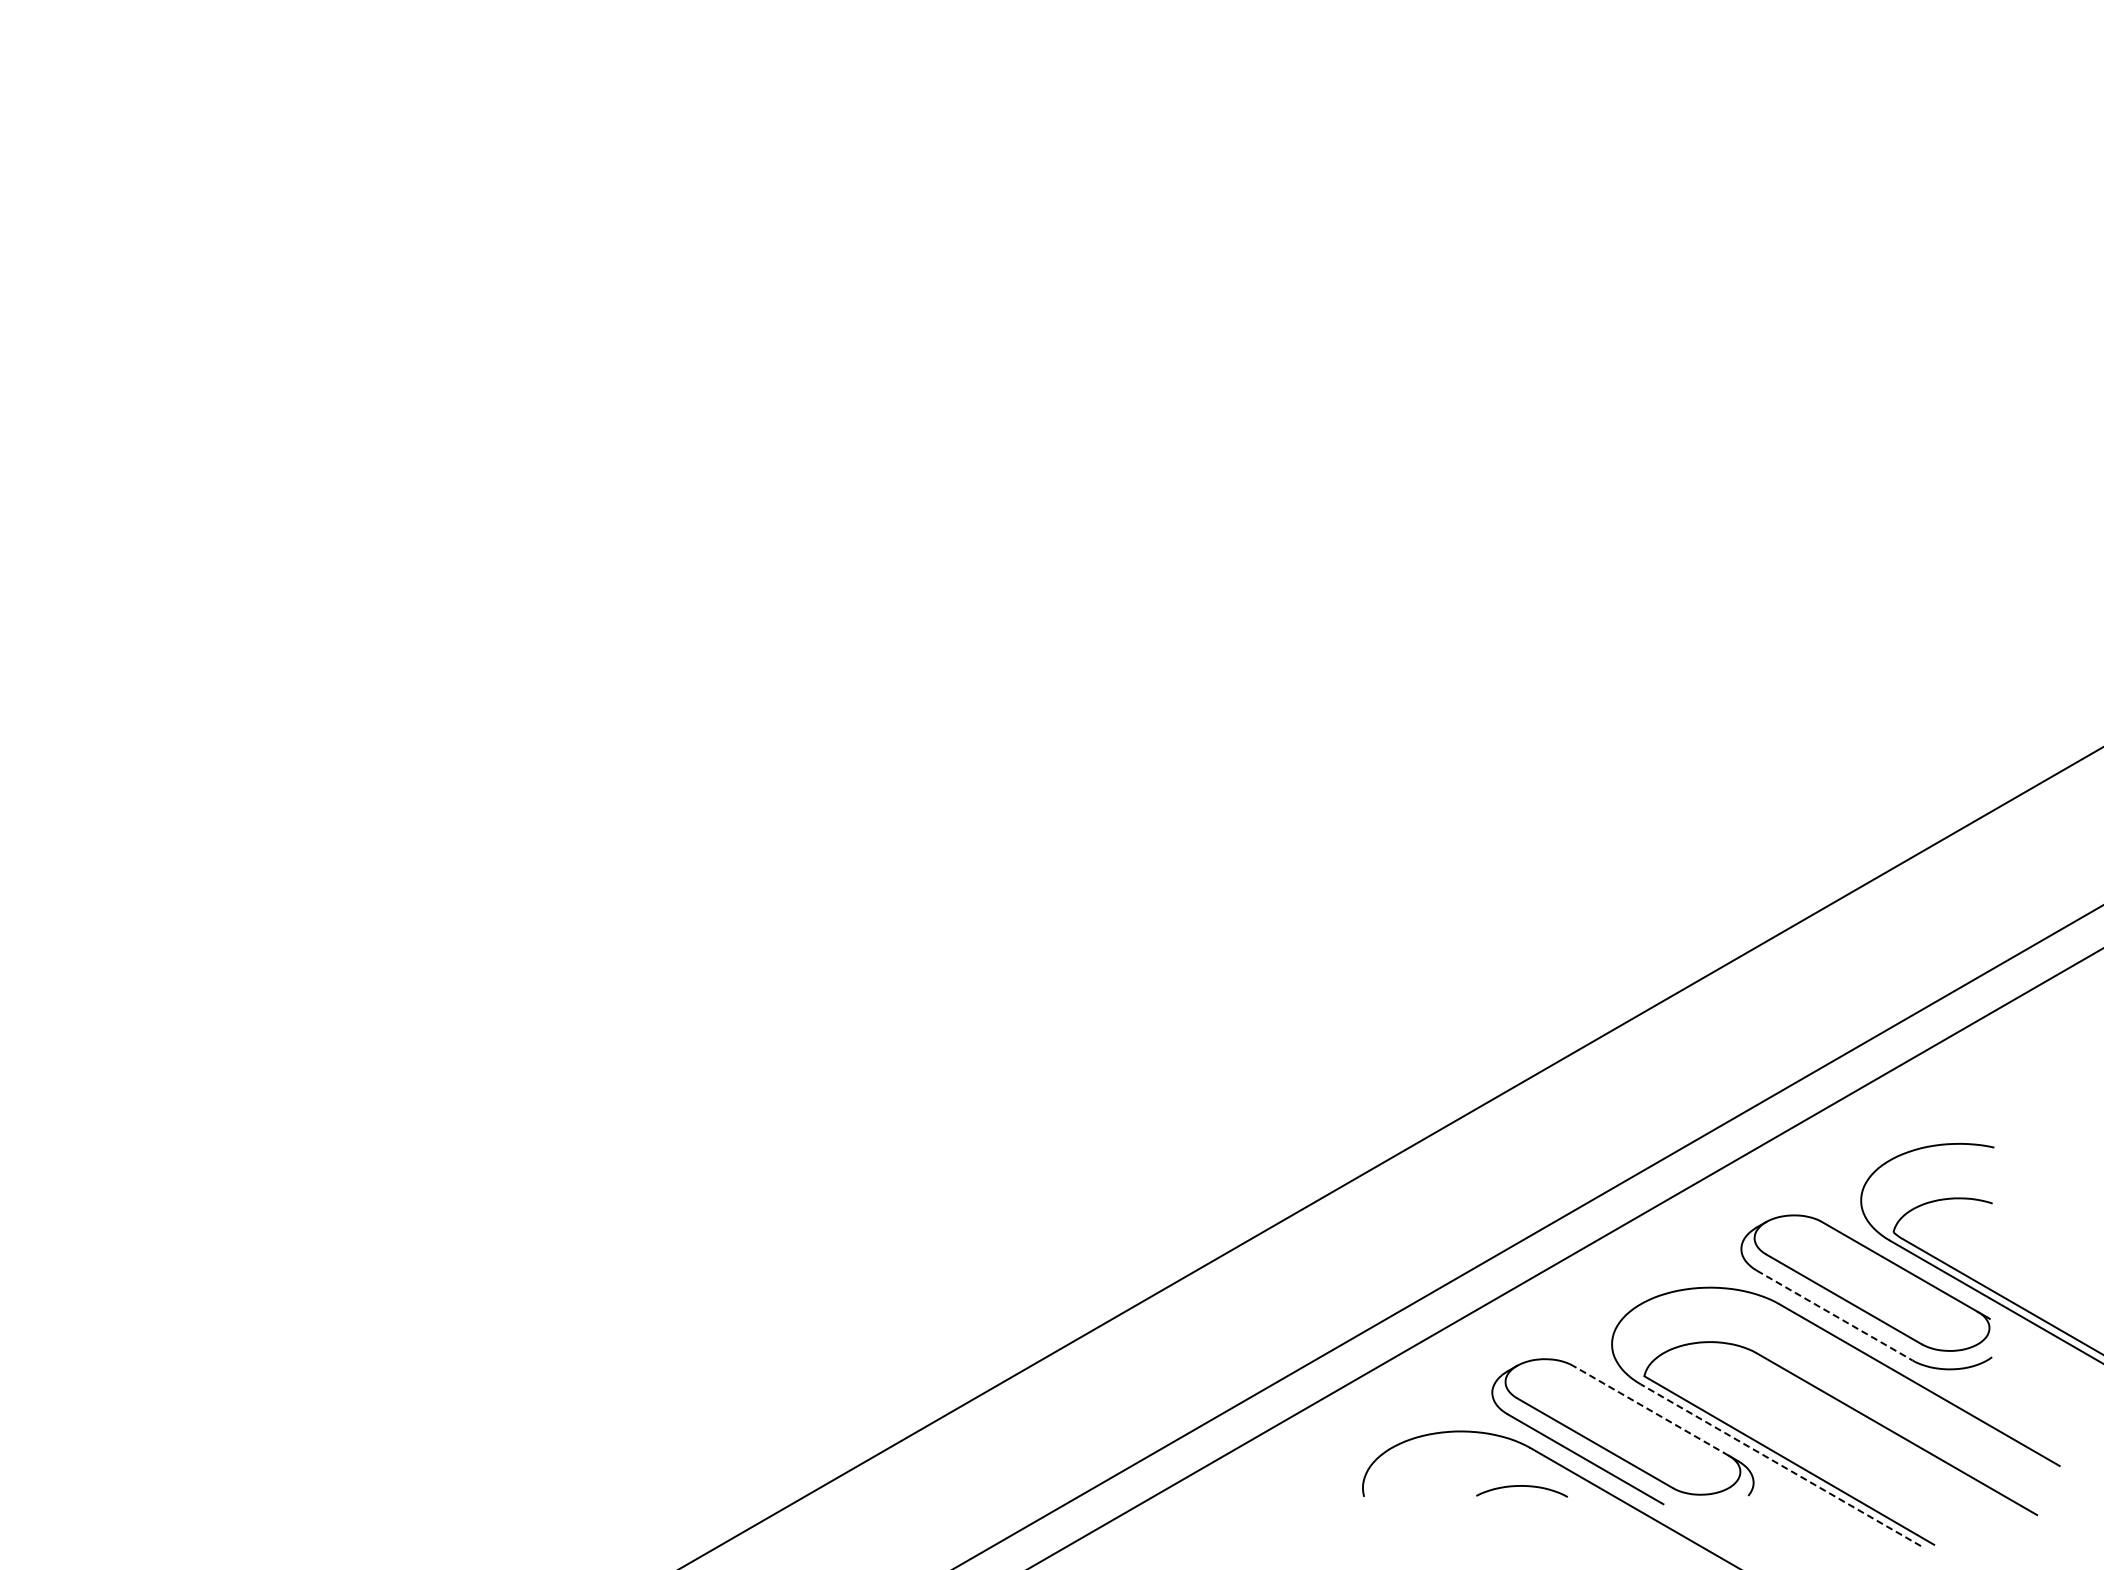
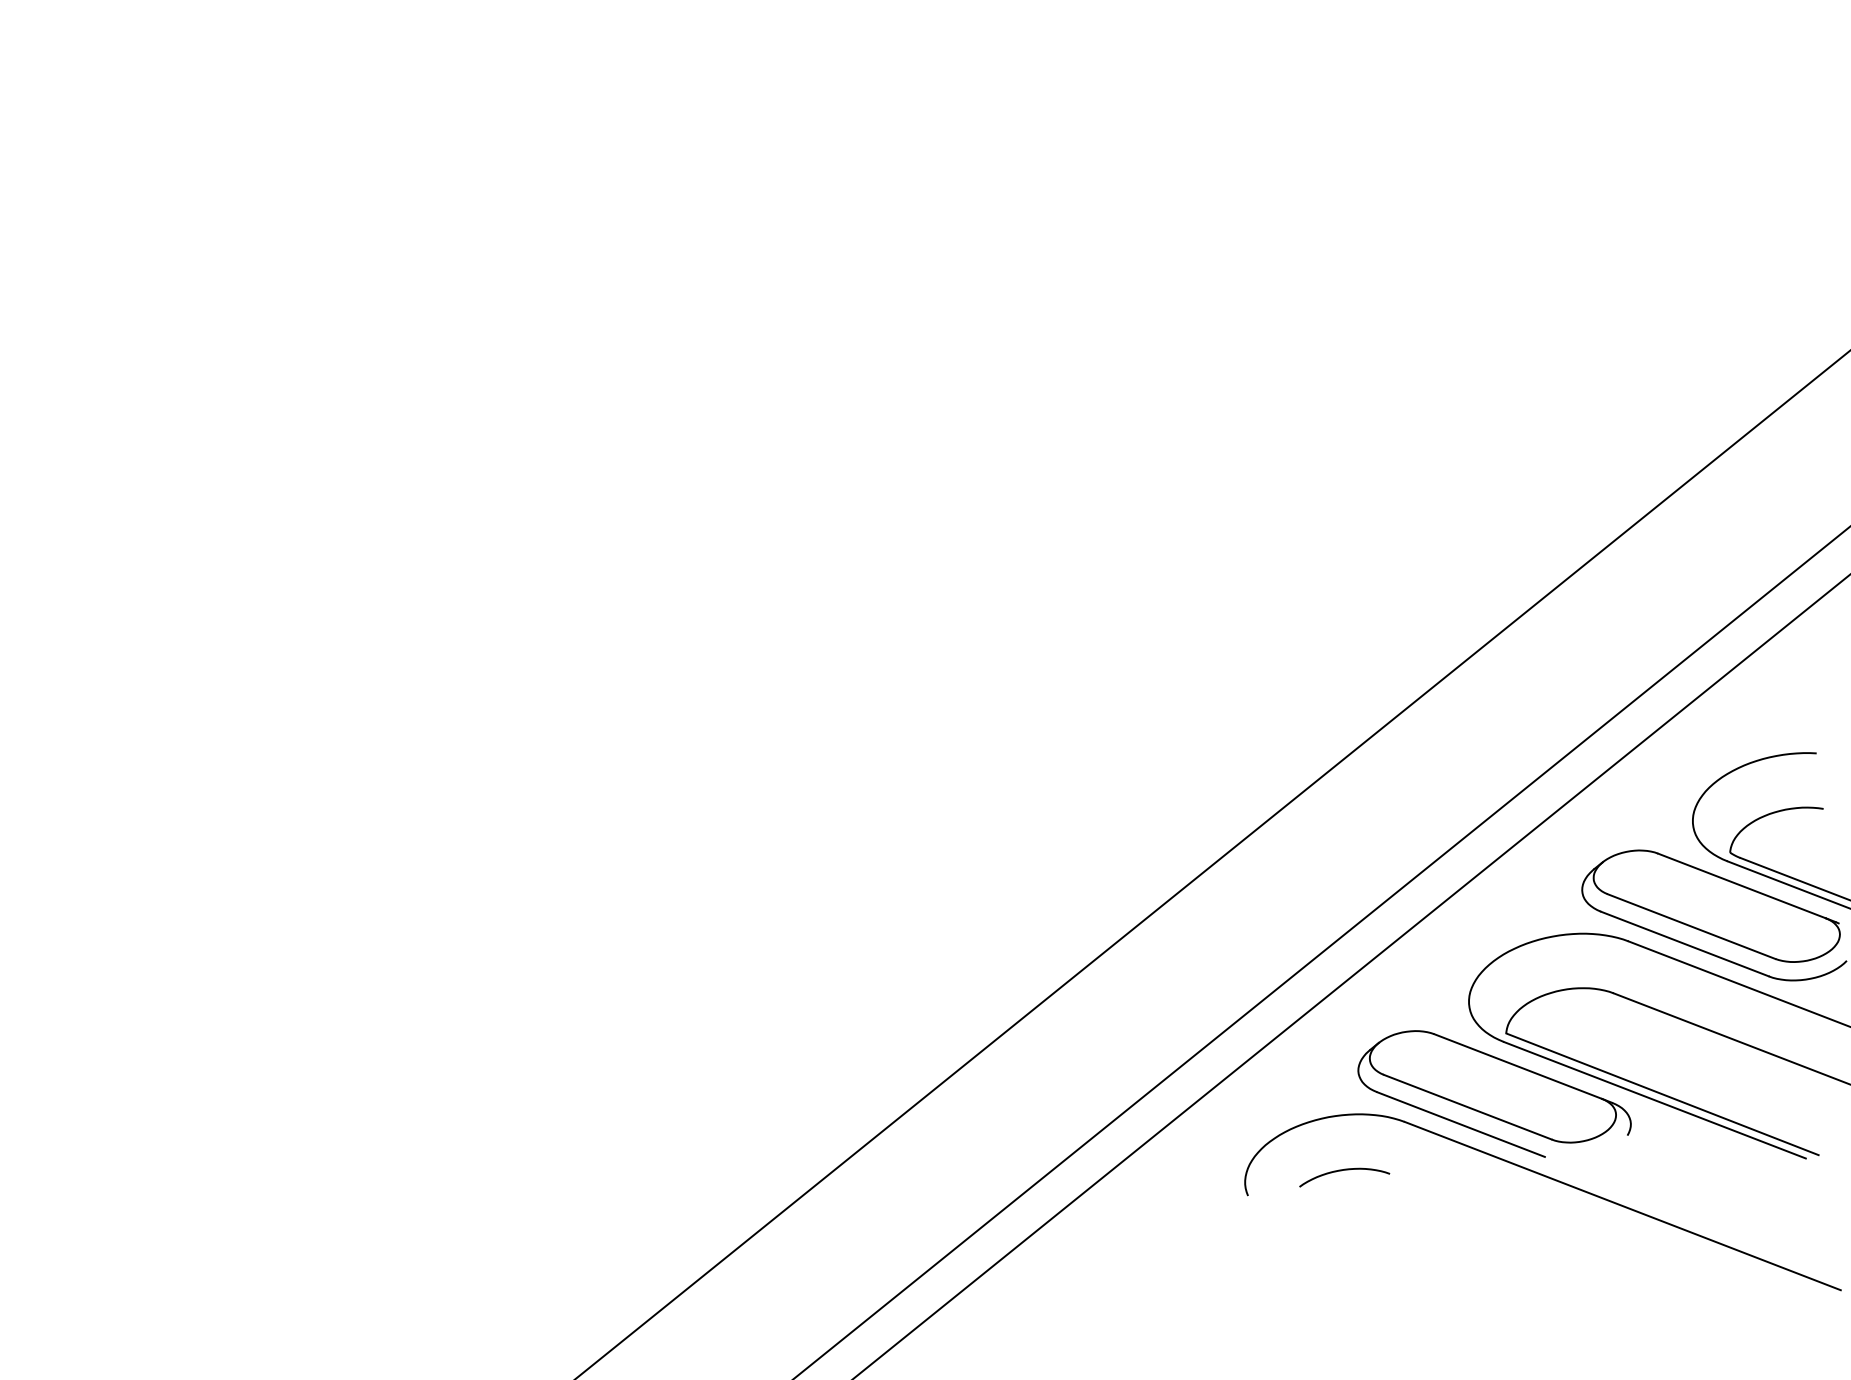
line: (1834, 1315) -> (1684, 944), dashed -> solid
line: (1651, 1410) -> (1518, 1066), dashed -> solid
line: (1780, 1465) -> (1654, 1100), dashed -> solid
curve: (1521, 1486) -> (1342, 1170), moved

